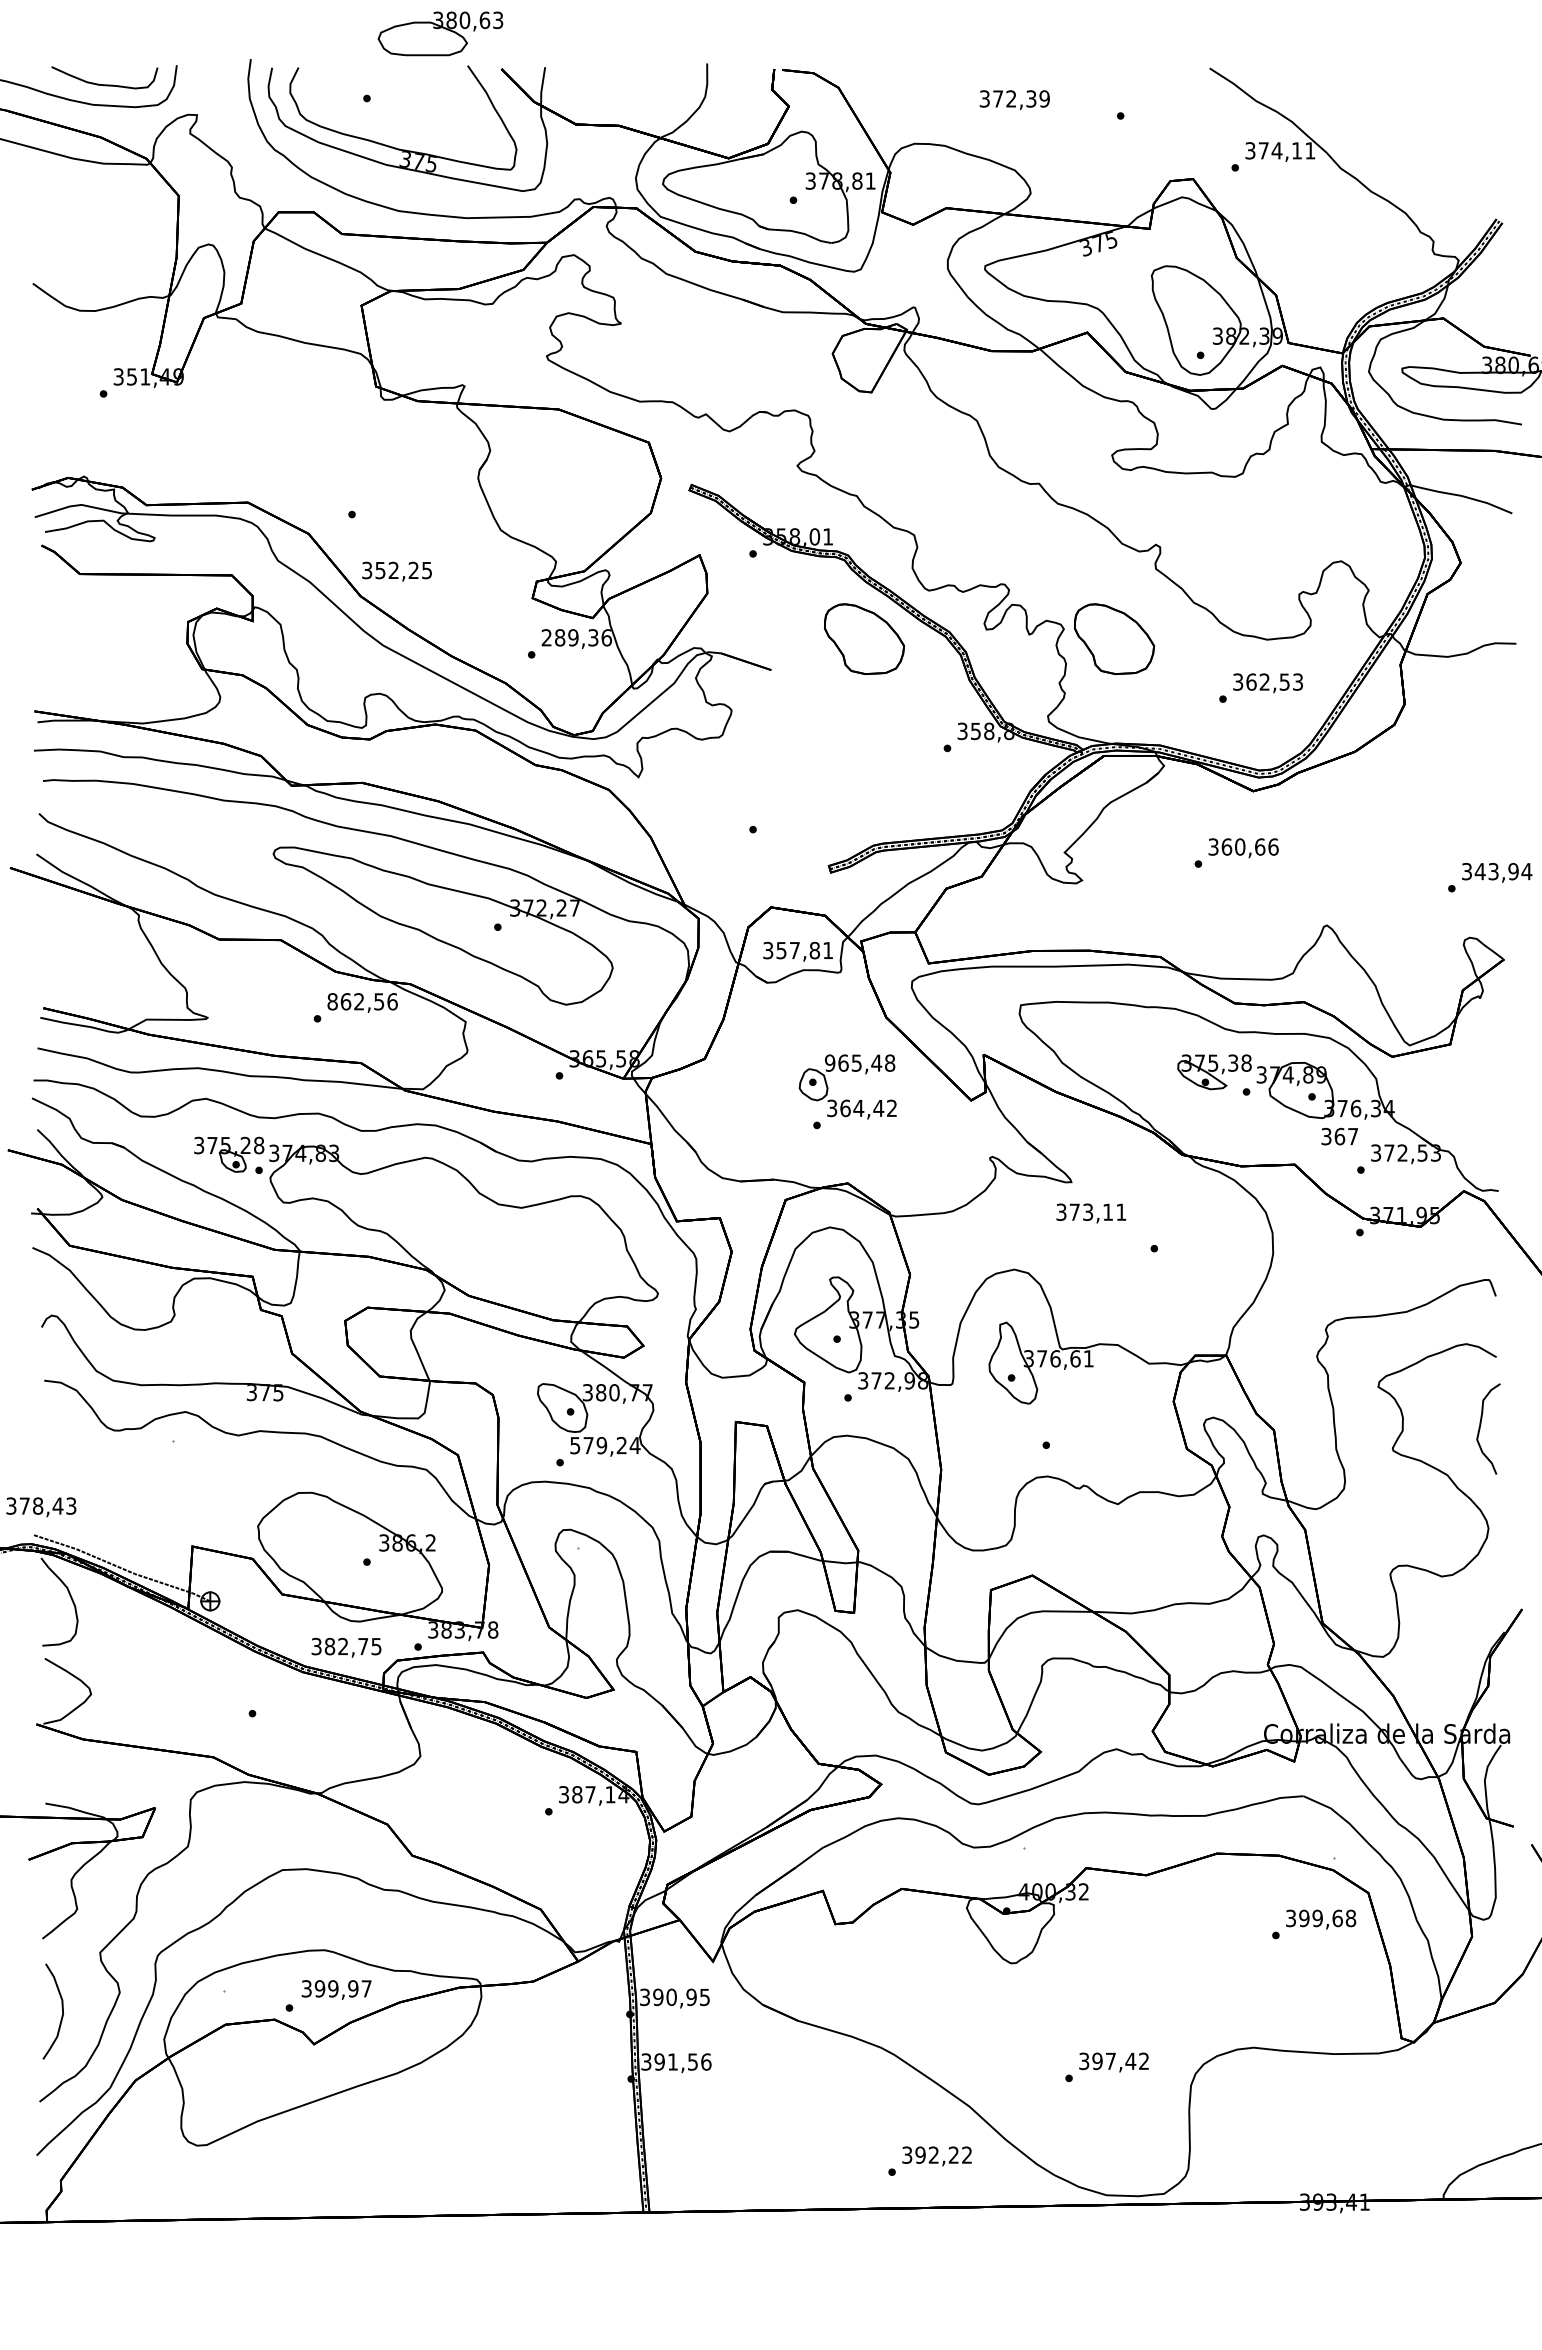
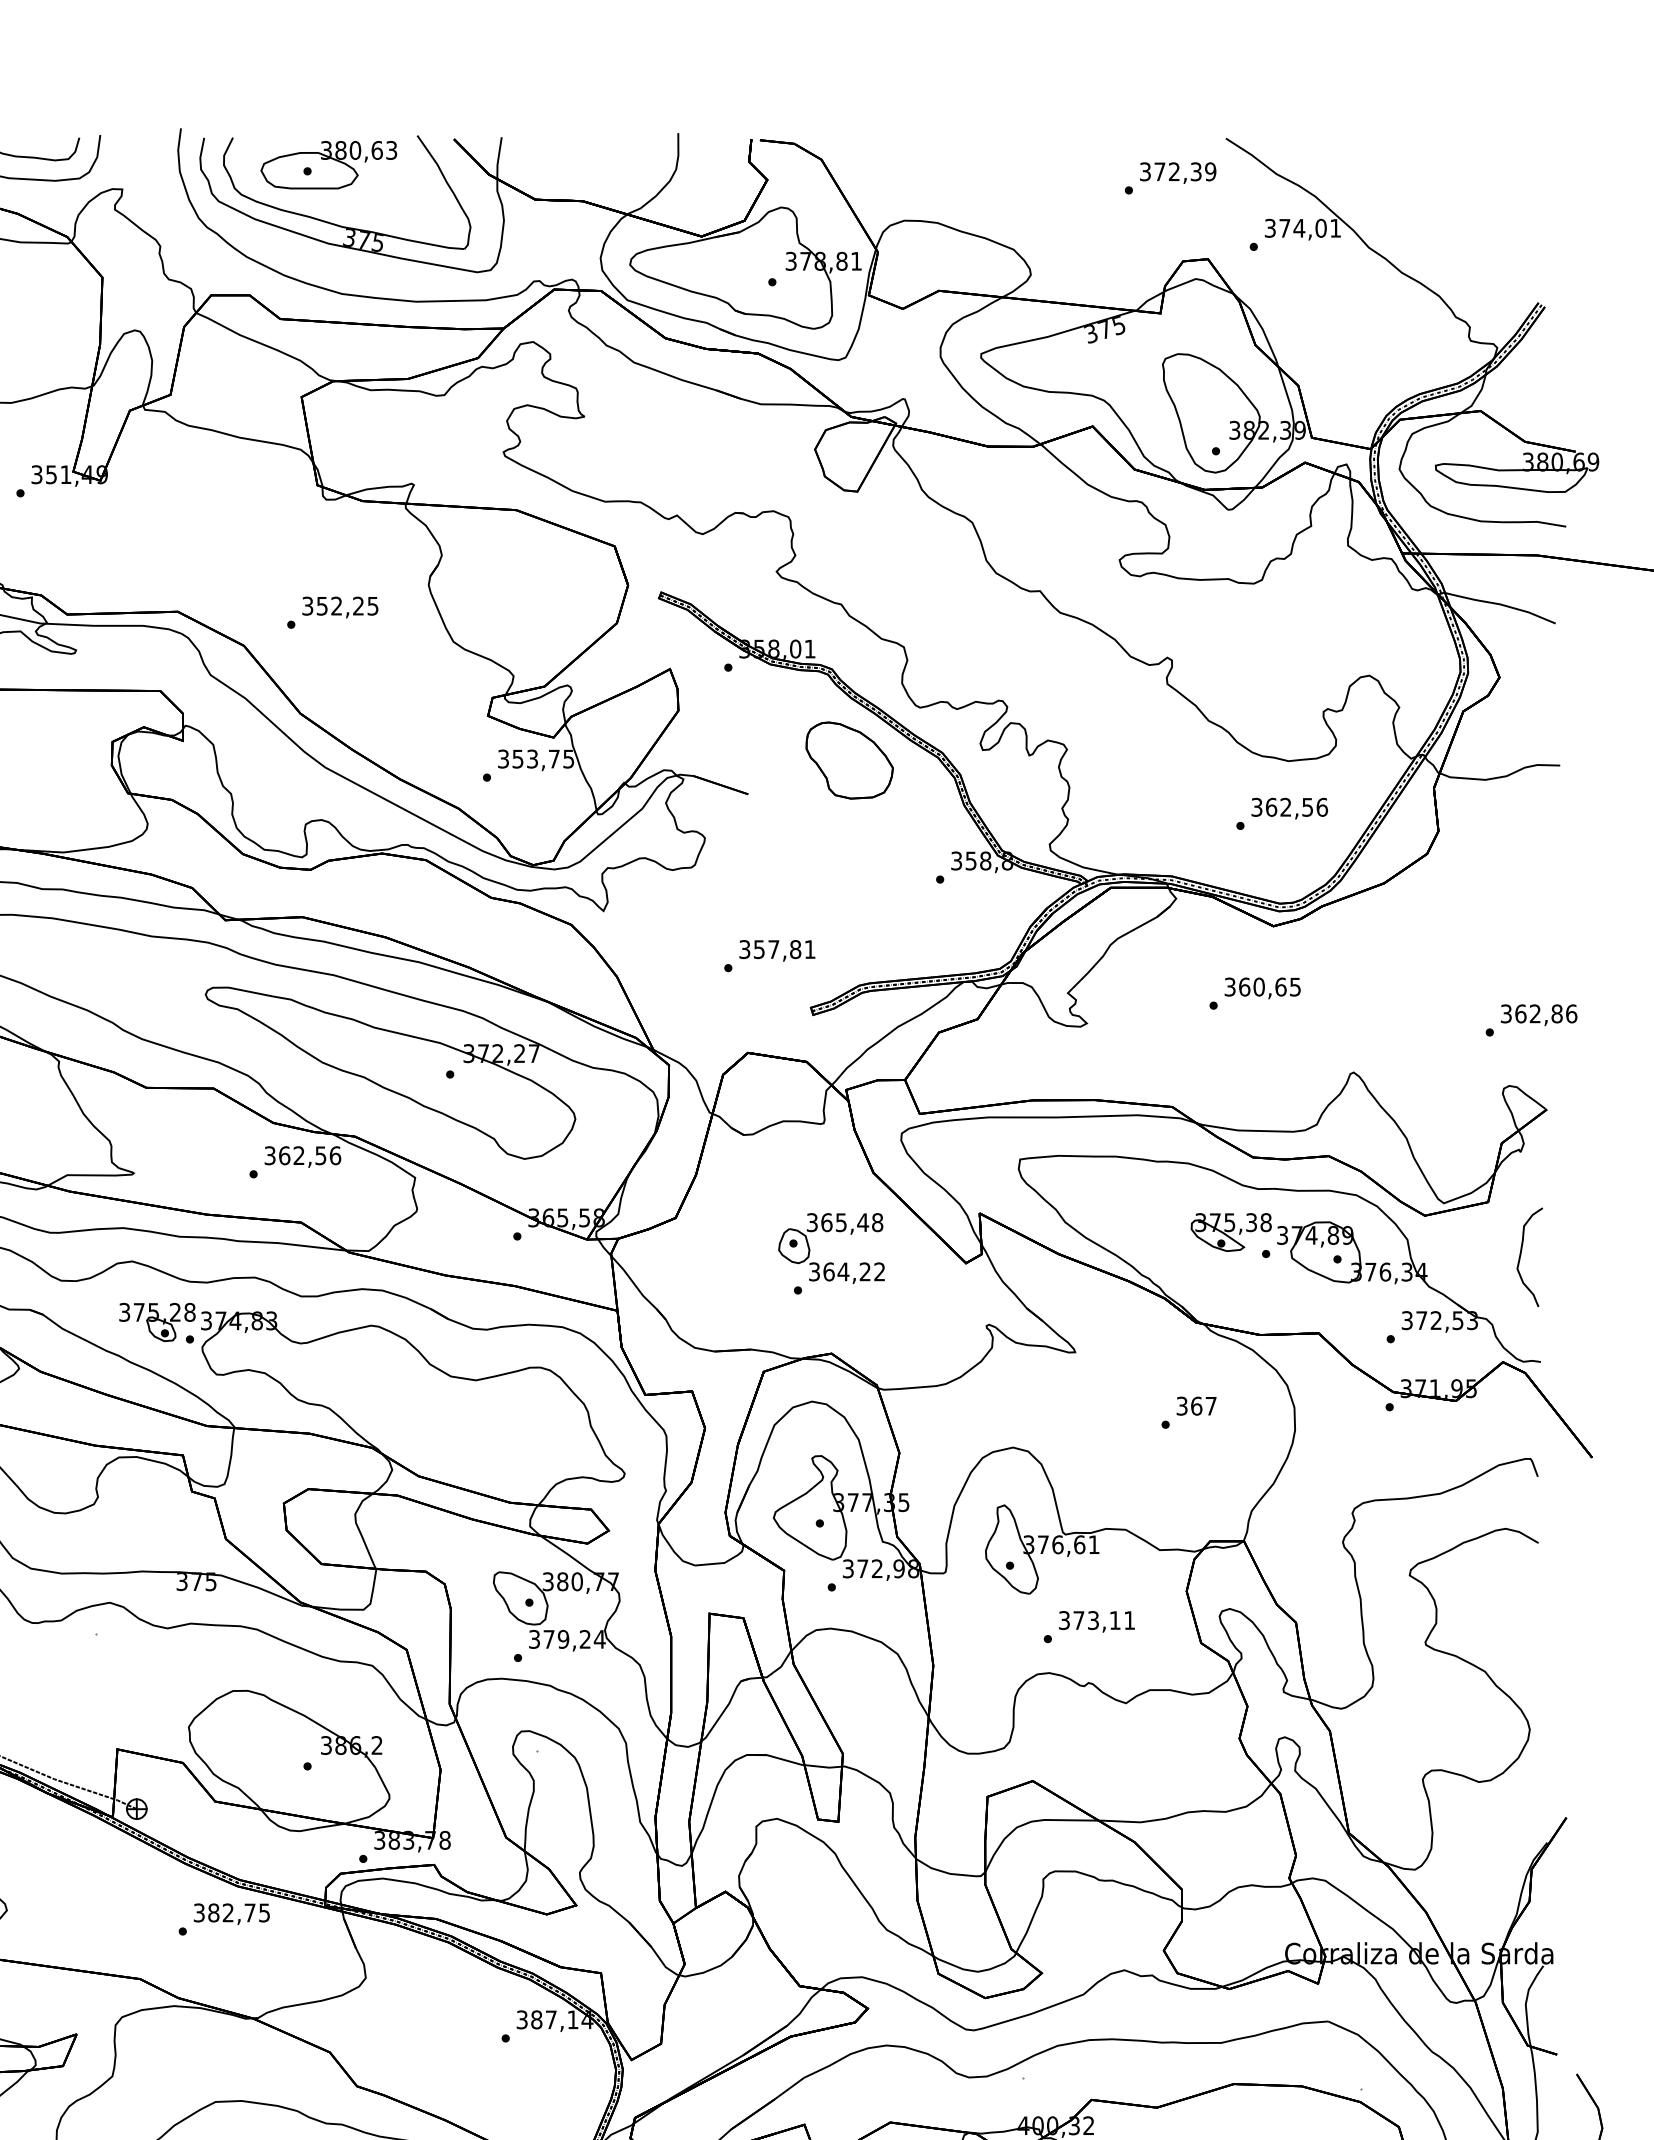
part: (440, 33) -> (328, 164), moved
text: (1014, 100) -> (1177, 173), moved
text: (1296, 150) -> (1320, 227), 374,11 -> 374,01
text: (396, 571) -> (339, 607), moved
text: (576, 637) -> (535, 758), 289,36 -> 353,75
part: (1114, 639) -> (1122, 760), removed
text: (1298, 681) -> (1322, 806), 362,53 -> 362,56
text: (1273, 846) -> (1295, 986), 360,66 -> 360,65
text: (1503, 871) -> (1546, 1013), 343,94 -> 362,86
text: (797, 951) -> (776, 950), moved
text: (332, 1001) -> (269, 1155), 862,56 -> 362,56
text: (830, 1062) -> (812, 1221), 965,48 -> 365,48
text: (878, 1107) -> (865, 1270), 364,42 -> 364,22
text: (1339, 1136) -> (1196, 1406), moved
text: (1091, 1213) -> (1097, 1621), moved
curve: (1481, 1425) -> (1522, 1253), moved
text: (575, 1444) -> (534, 1638), 579,24 -> 379,24
text: (346, 1647) -> (231, 1913), moved

